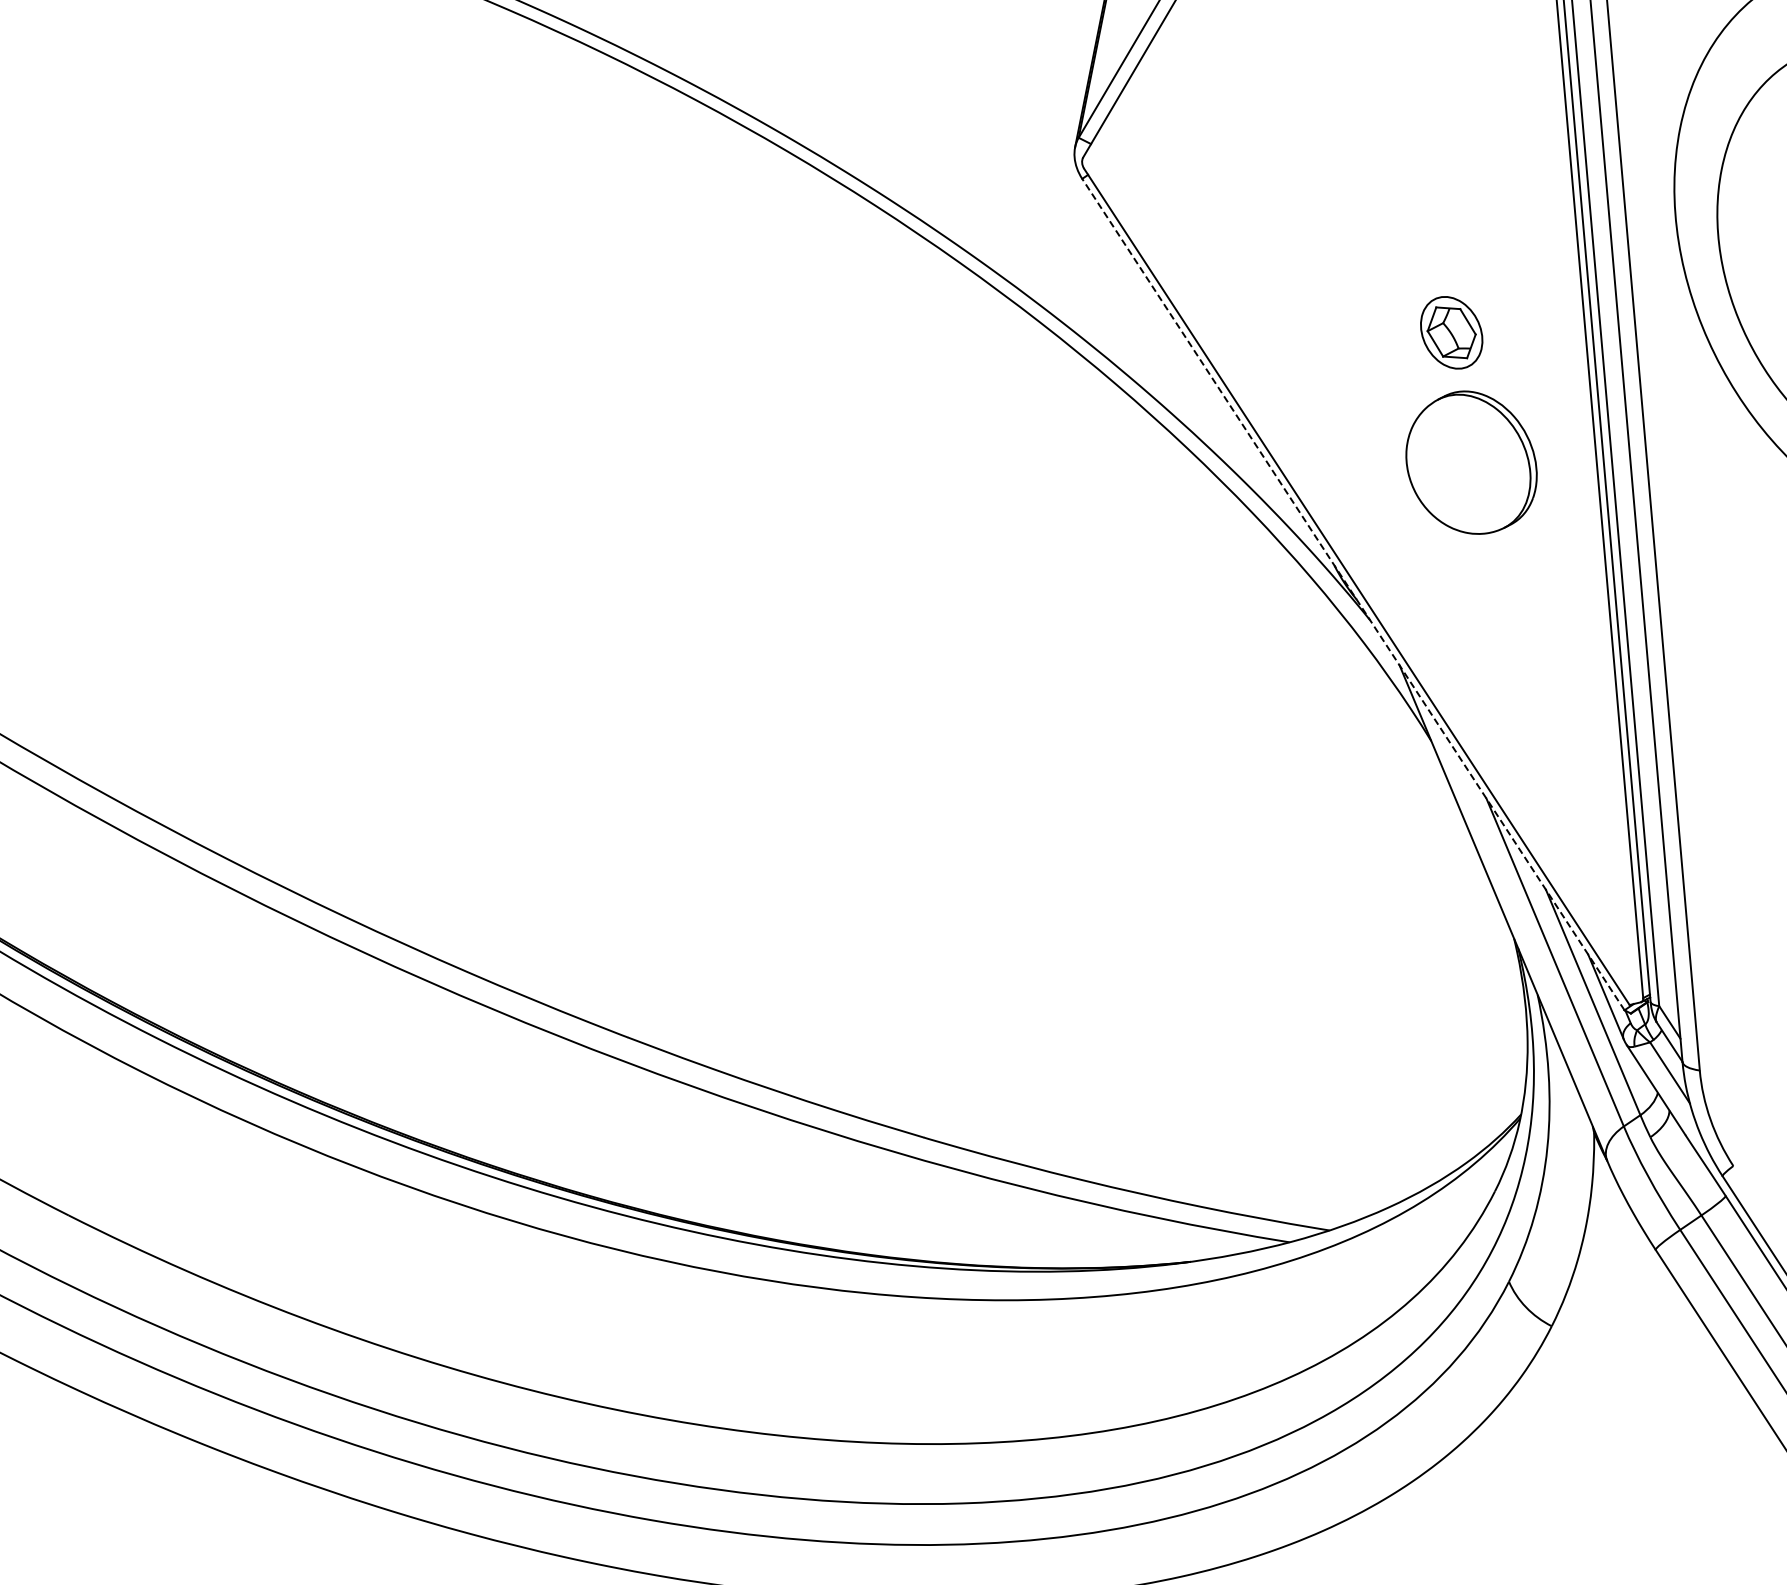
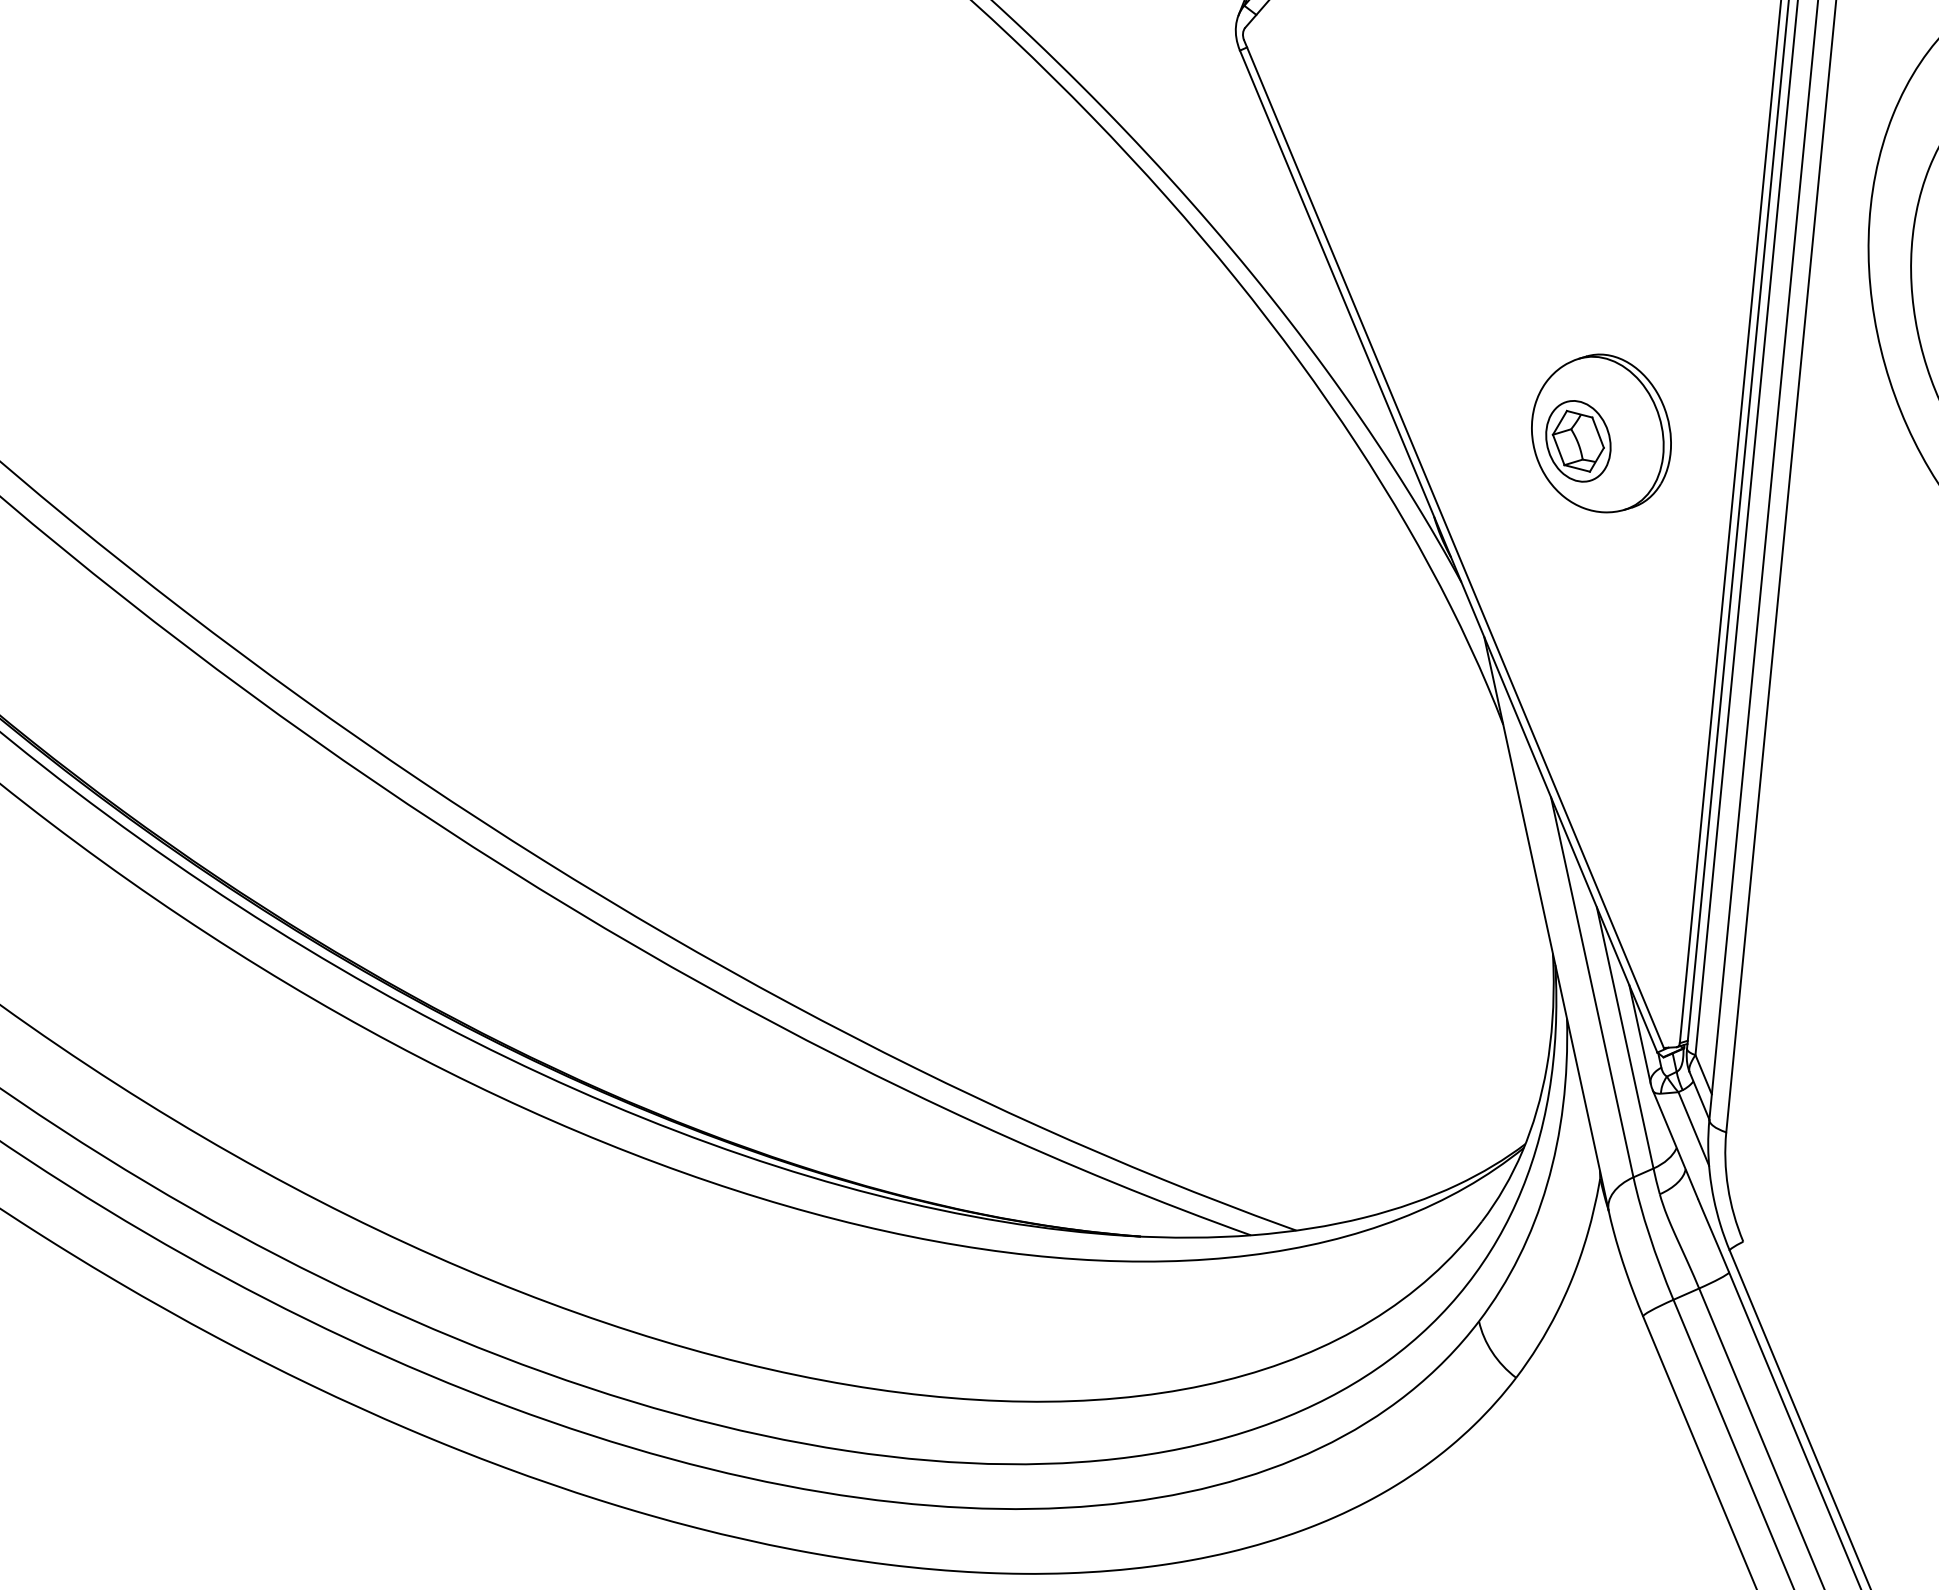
part: (1451, 332) -> (1578, 440), moved
line: (1353, 594) -> (1448, 551), dashed -> solid

